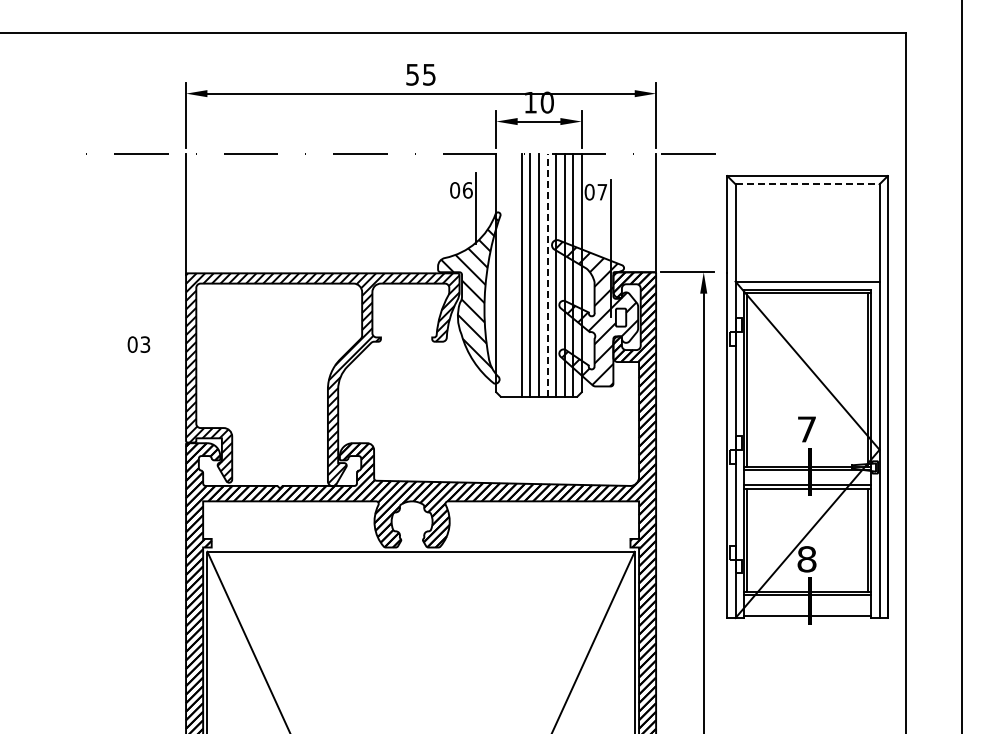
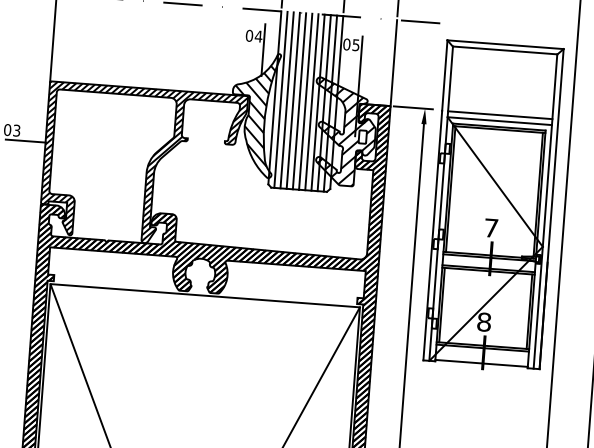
line: (808, 184) -> (505, 50), dashed -> solid
text: (467, 190) -> (258, 36), 06 -> 04
text: (602, 192) -> (356, 45), 07 -> 05
line: (807, 273) -> (500, 115), added
line: (504, 274) -> (280, 99), added
line: (513, 274) -> (287, 99), added
line: (547, 275) -> (311, 102), dashed -> solid
line: (158, 357) -> (25, 140), added

